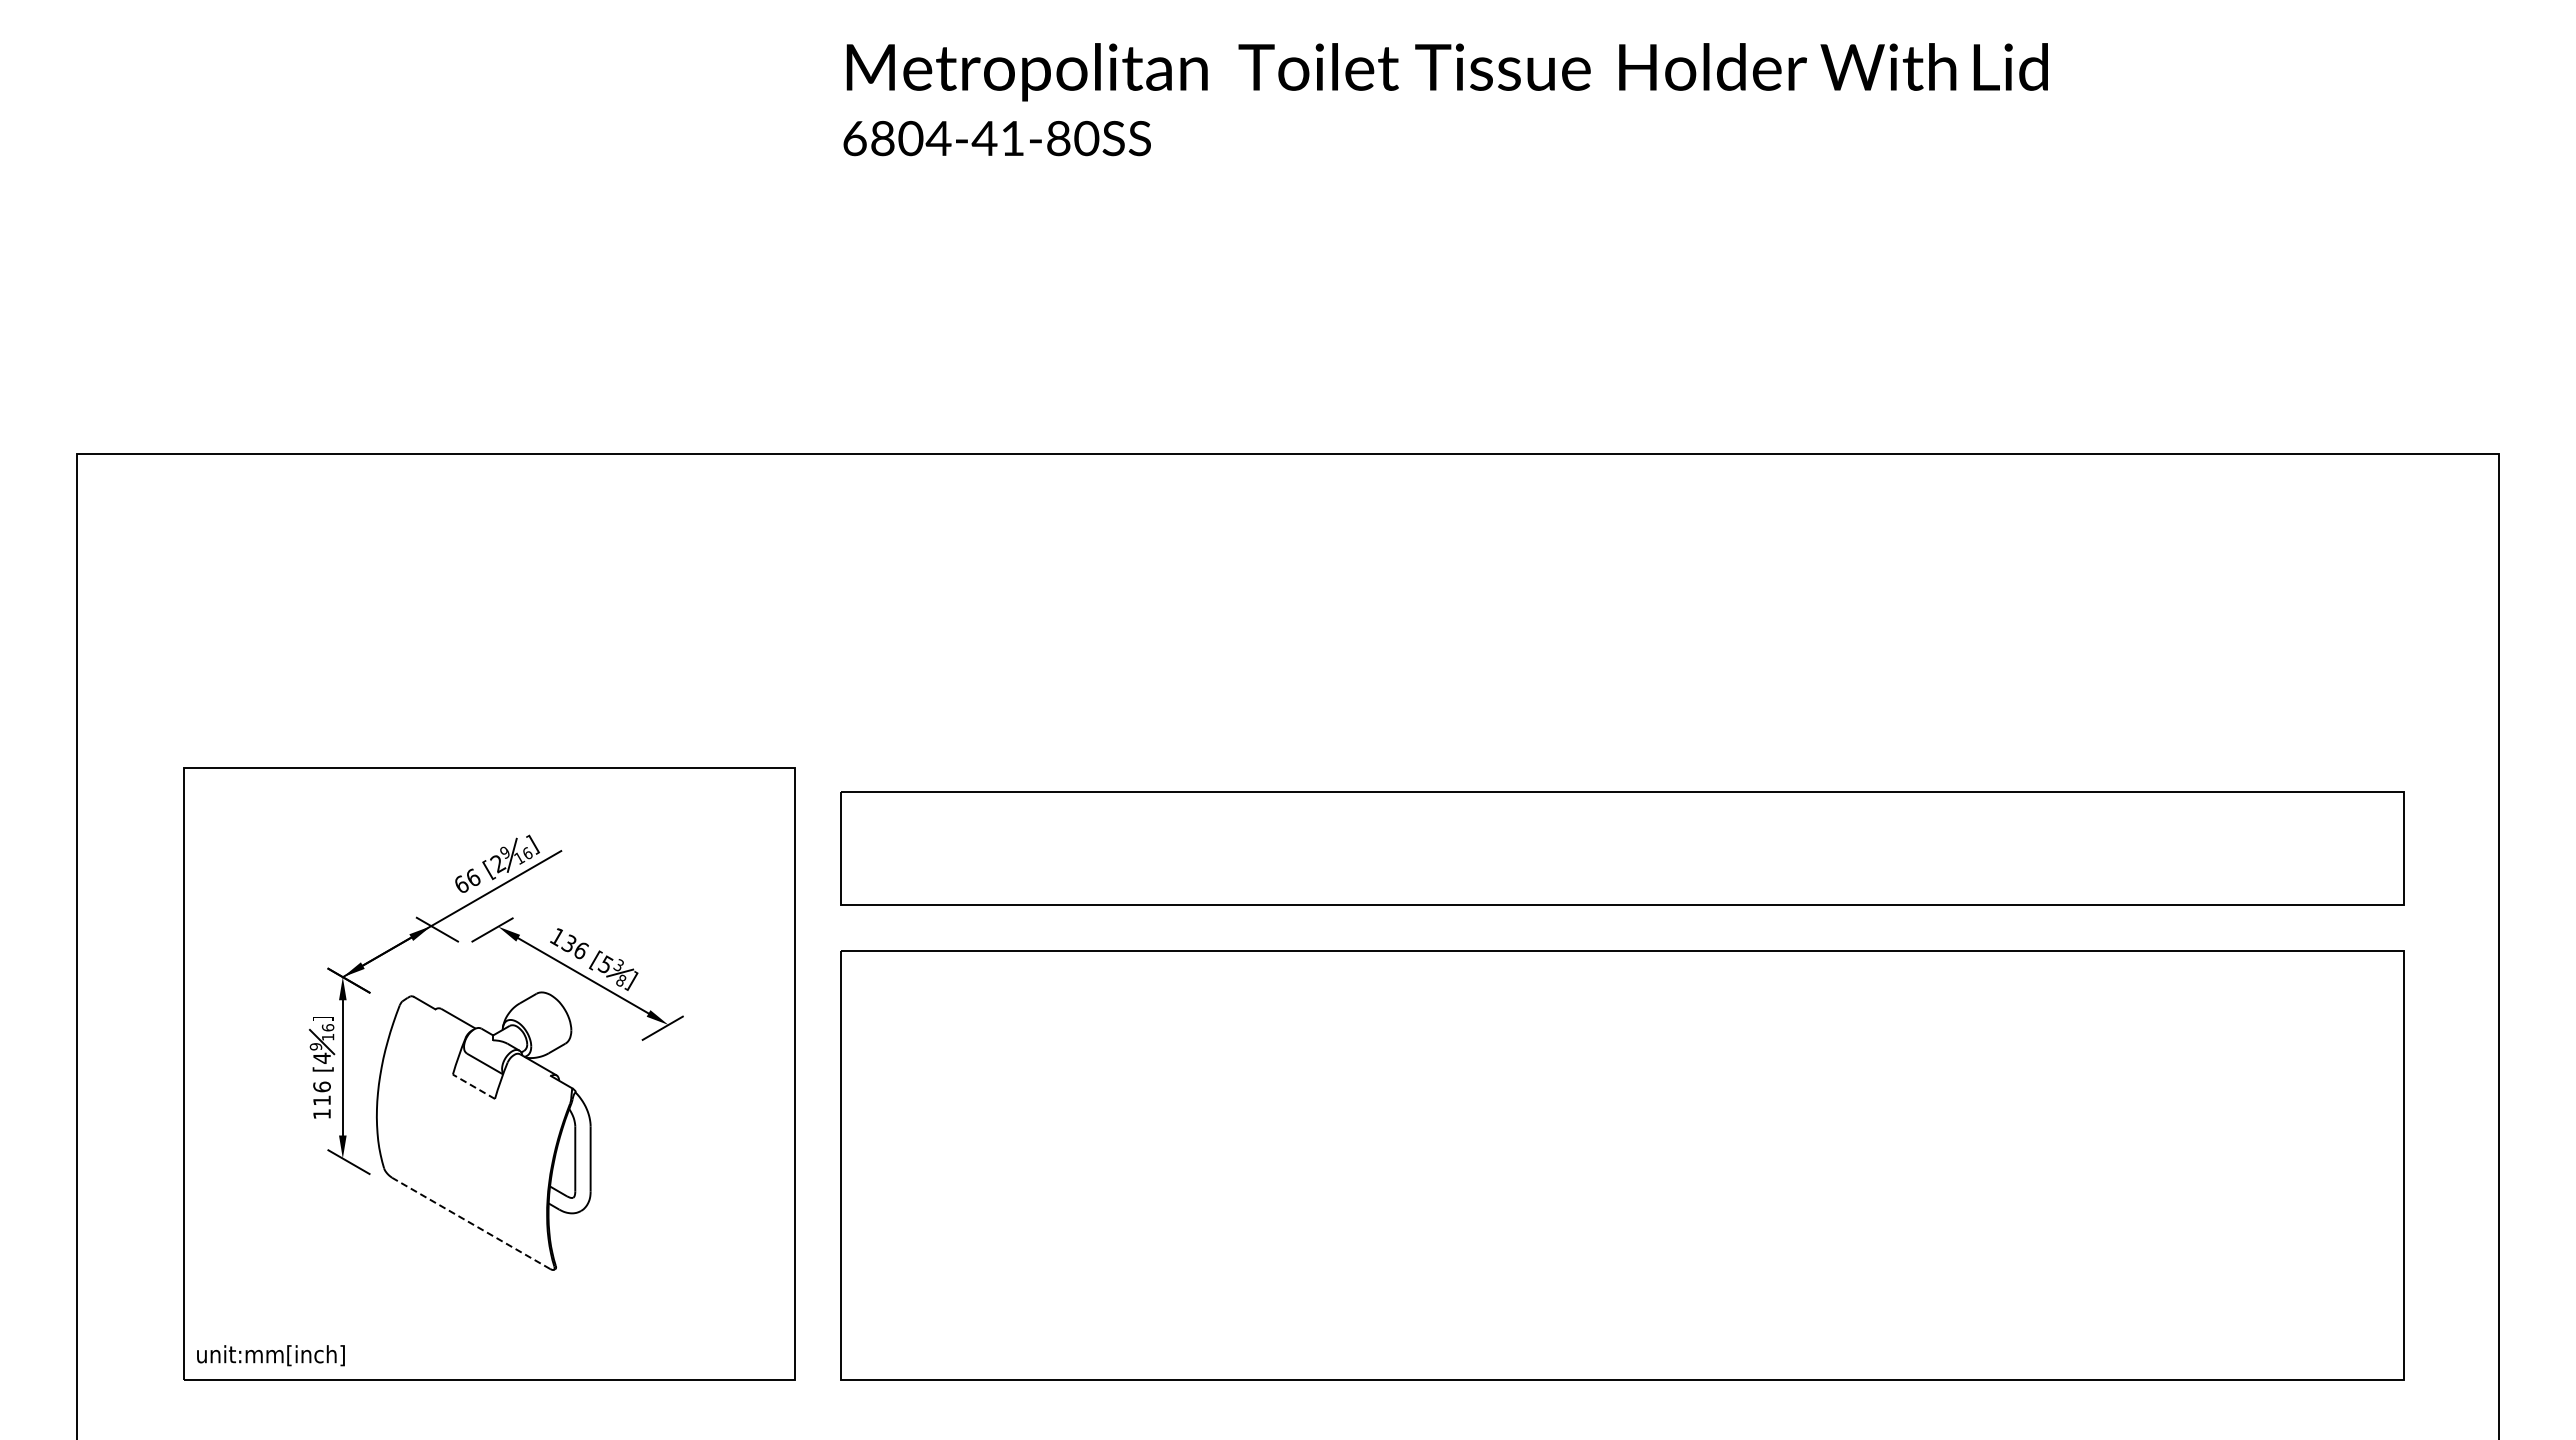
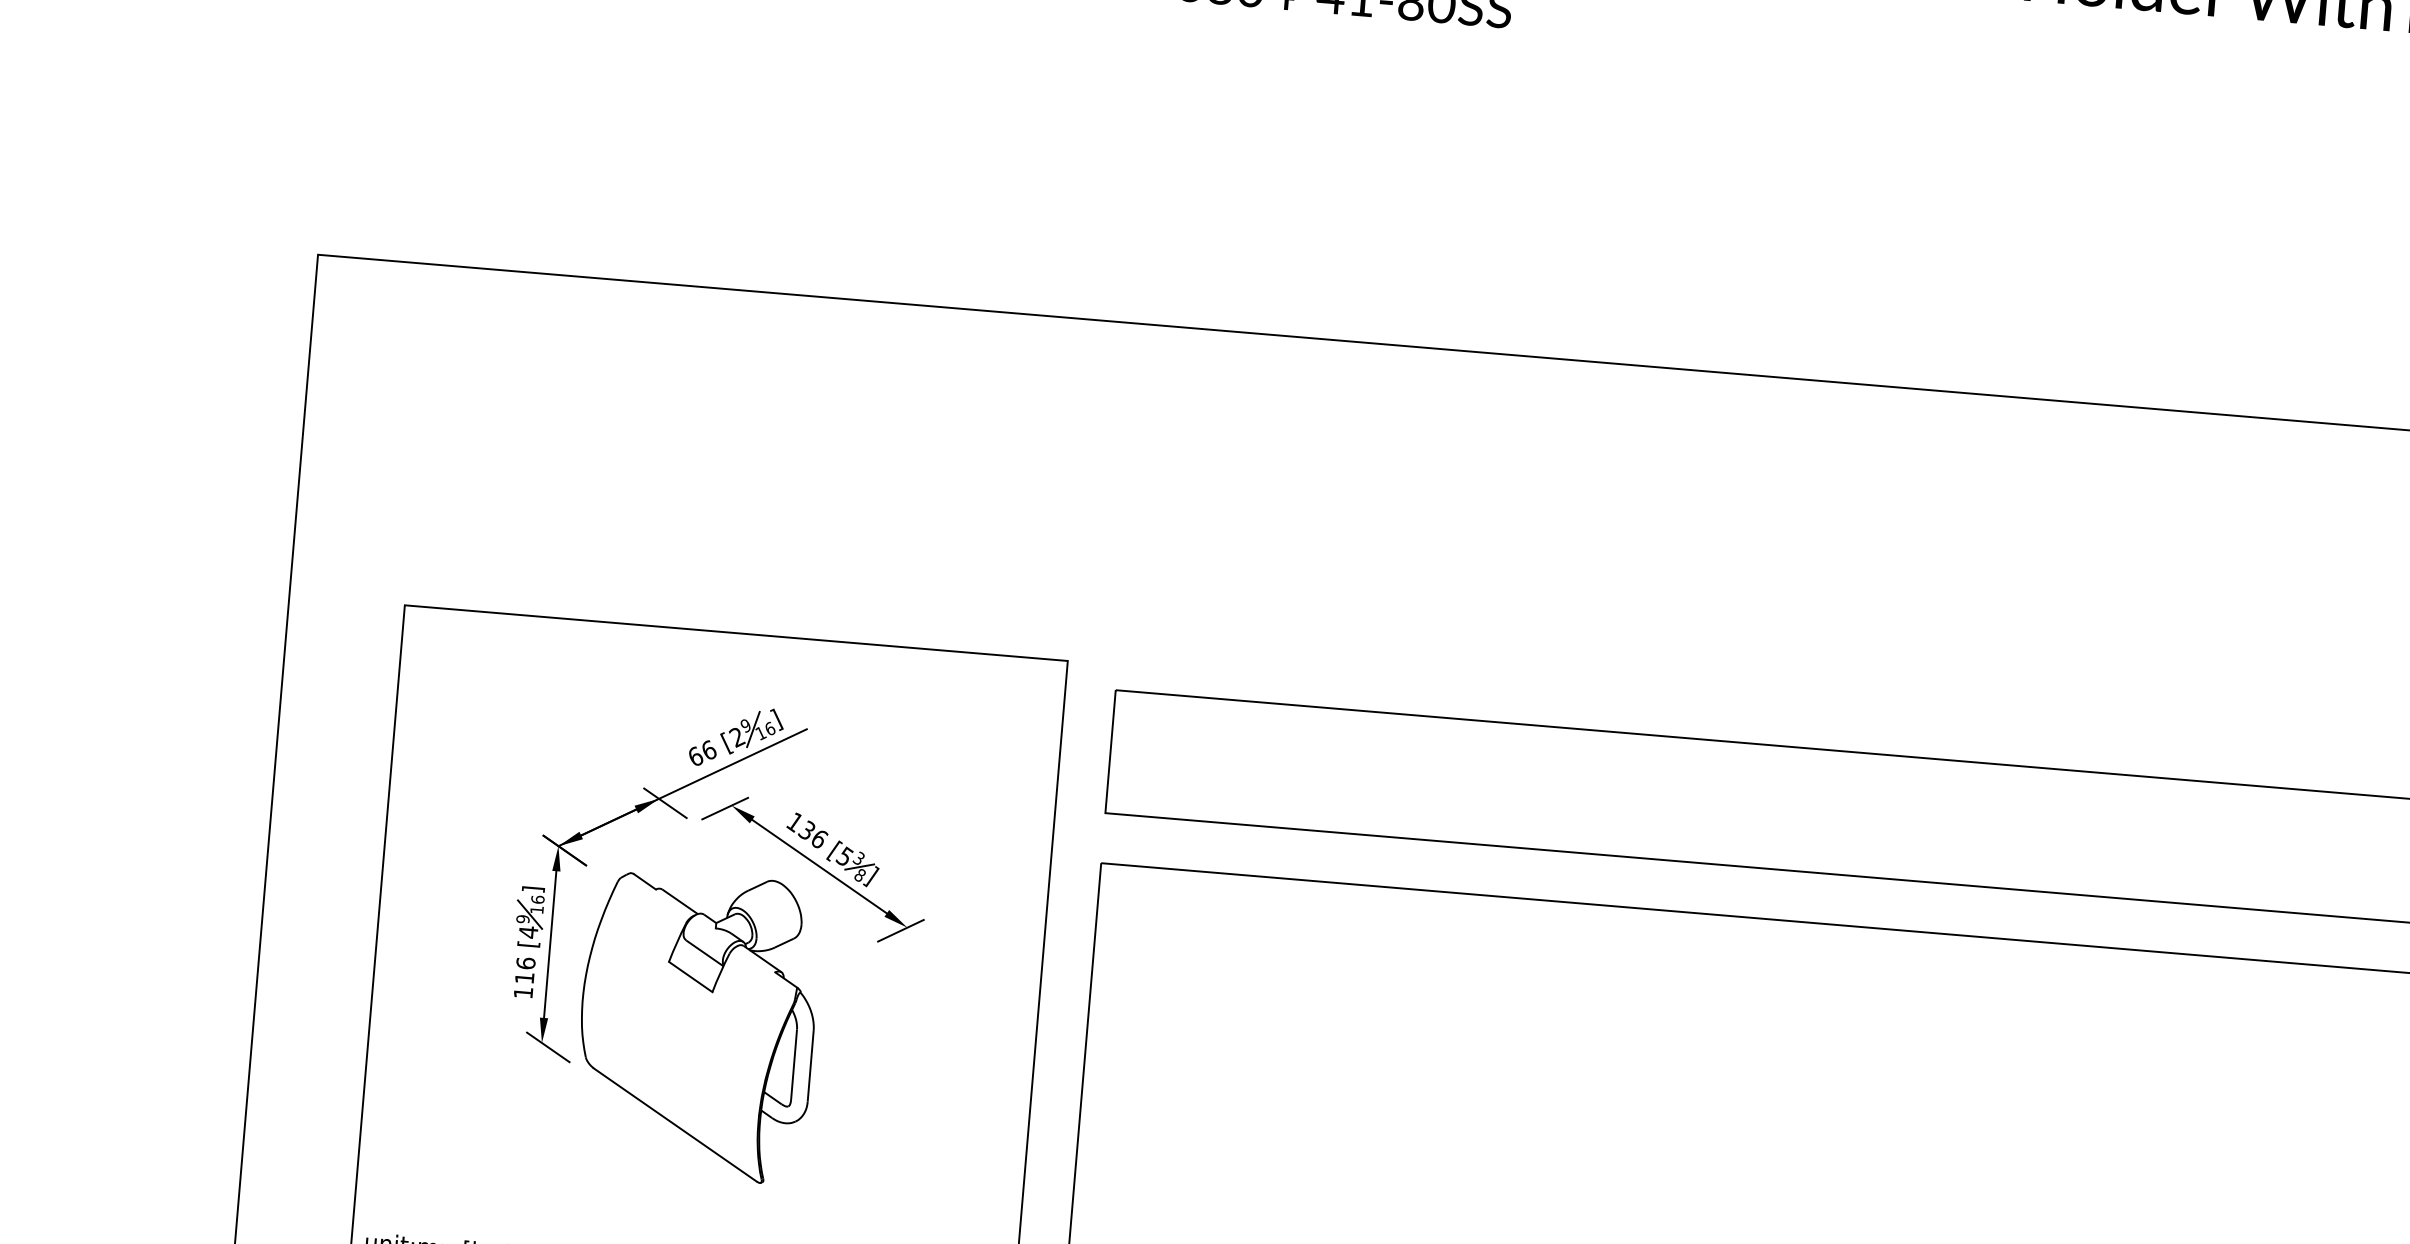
line: (473, 1086) -> (690, 976), dashed -> solid
line: (470, 1223) -> (674, 1125), dashed -> solid

